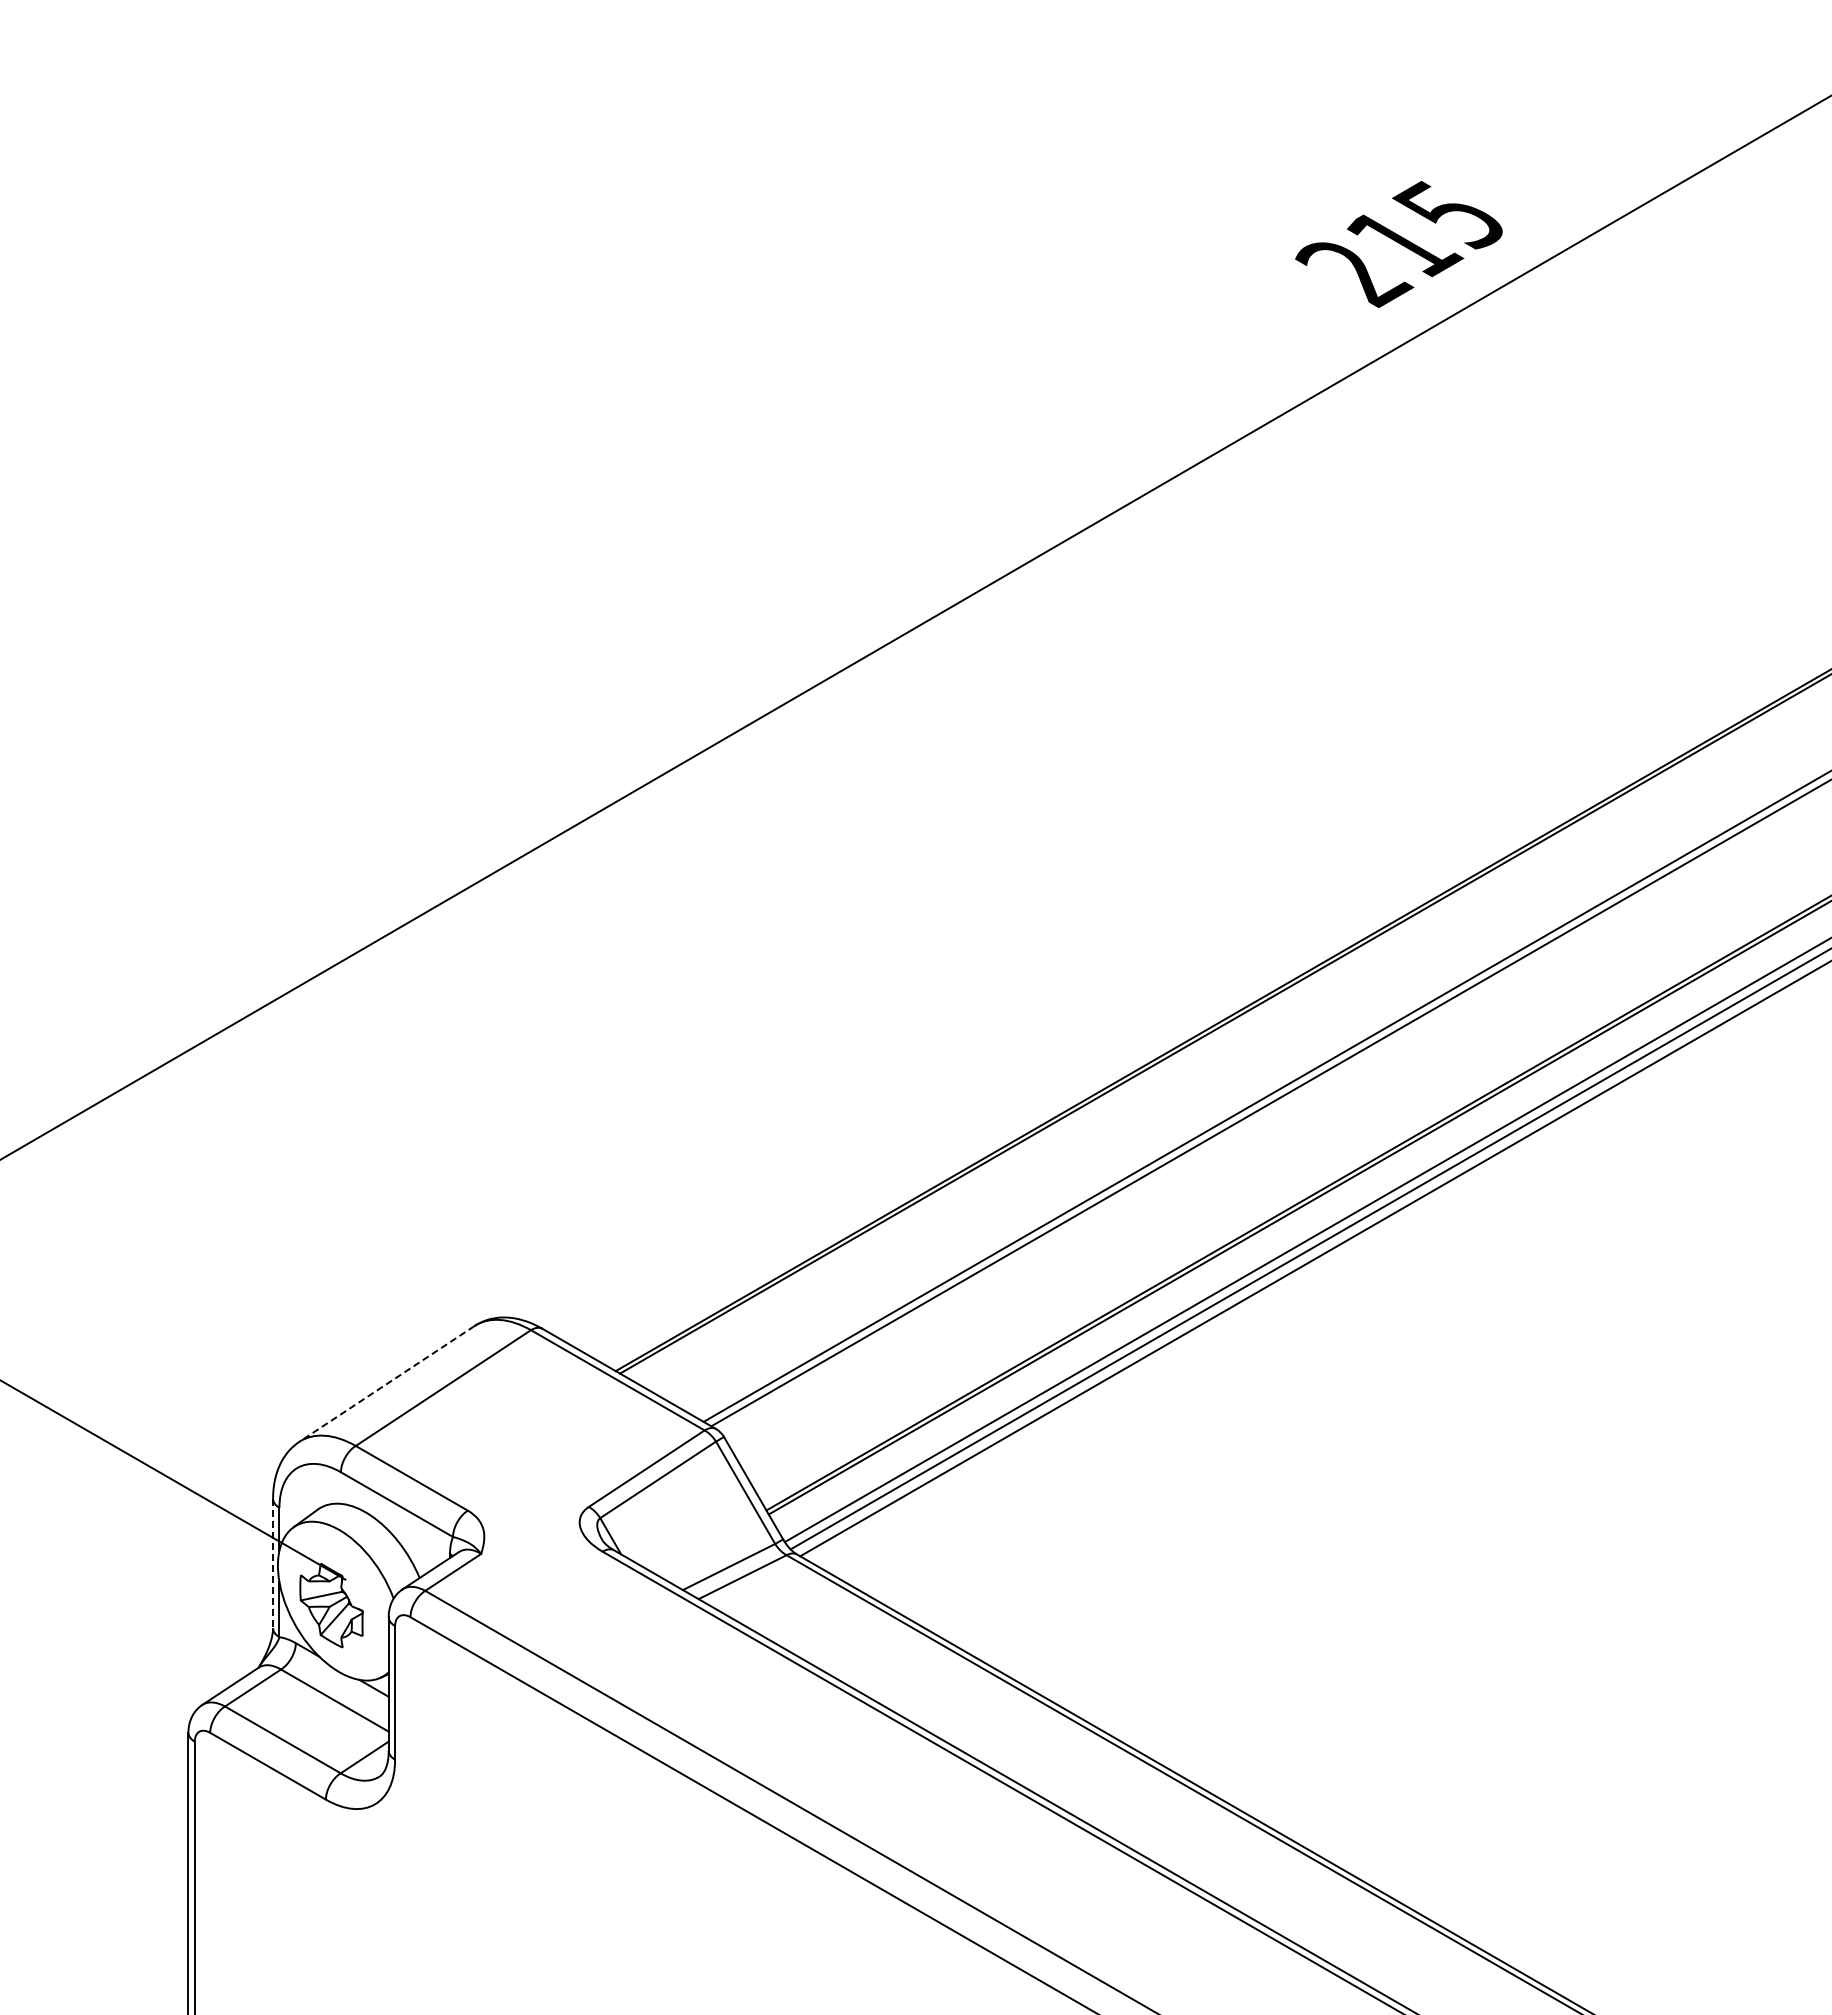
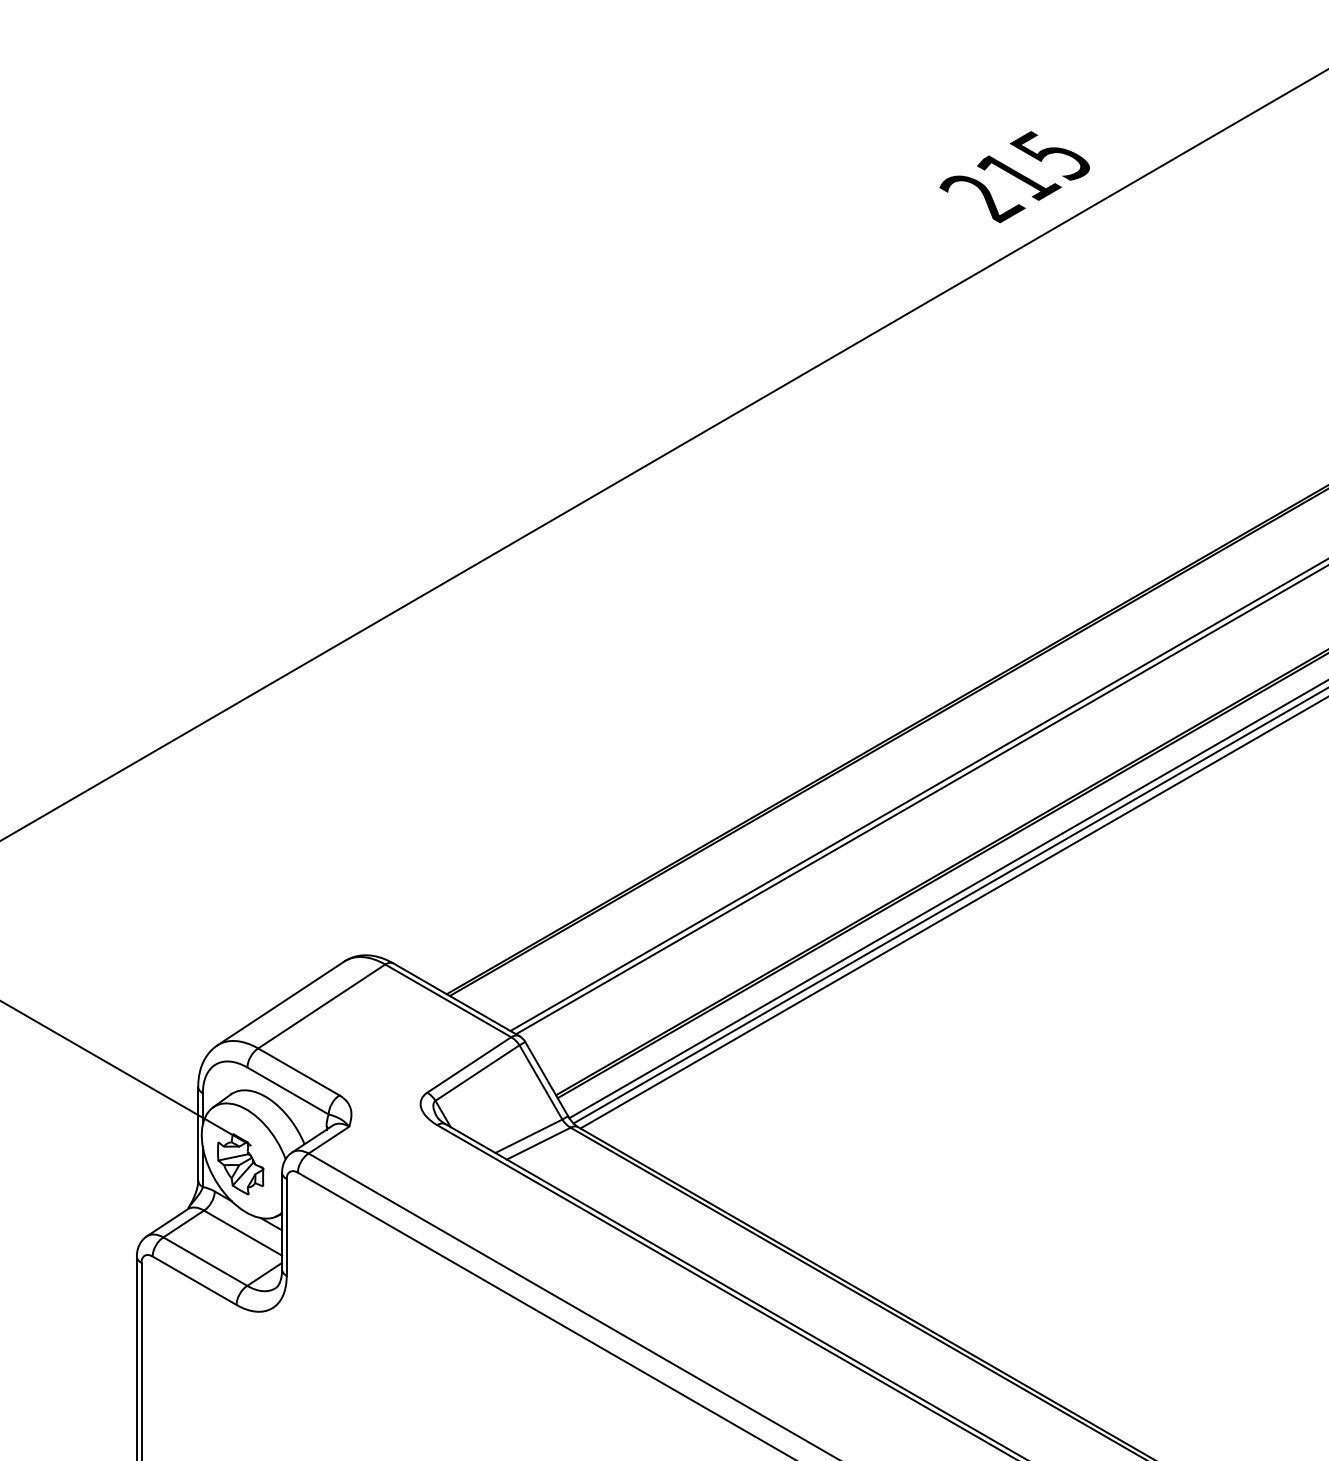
line: (386, 1383) -> (280, 1003), dashed -> solid
line: (273, 1563) -> (198, 1133), dashed -> solid

